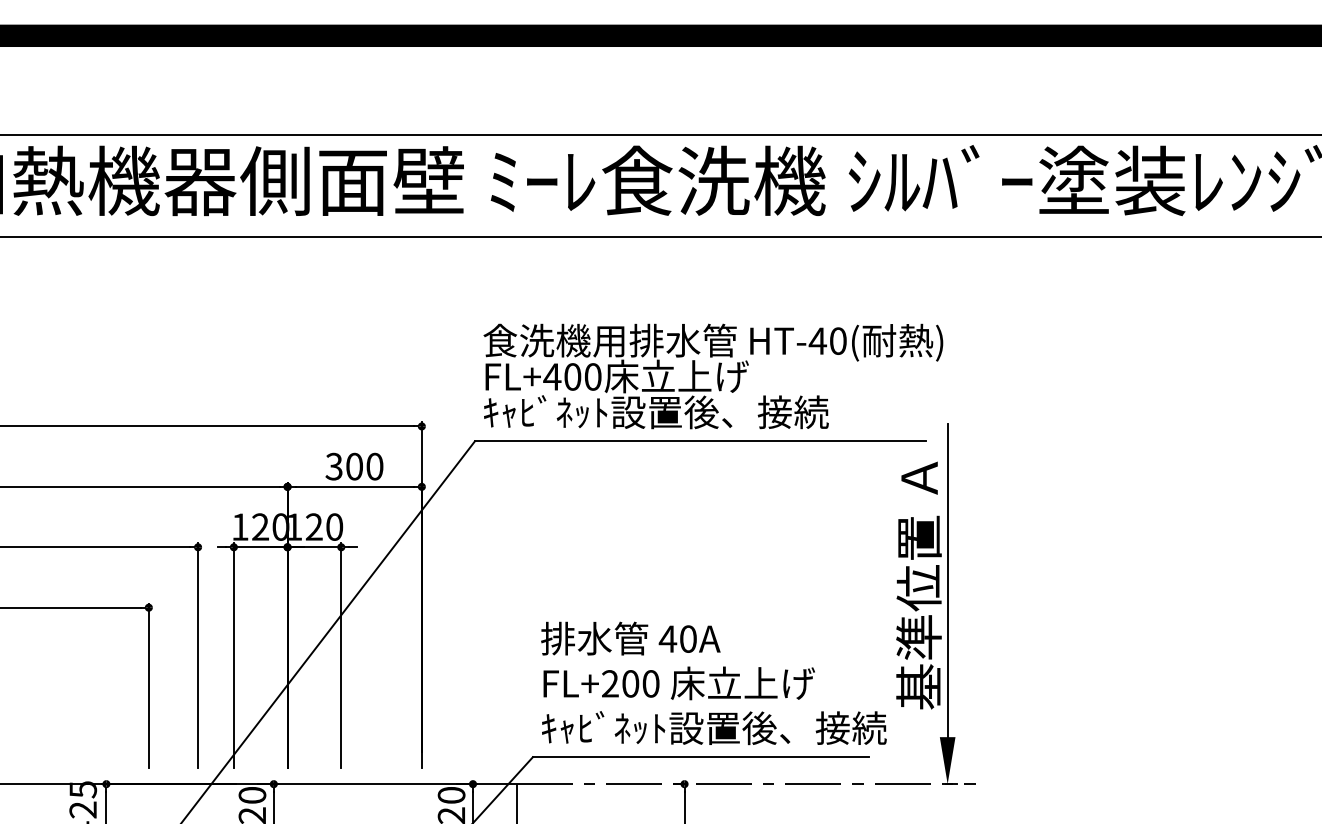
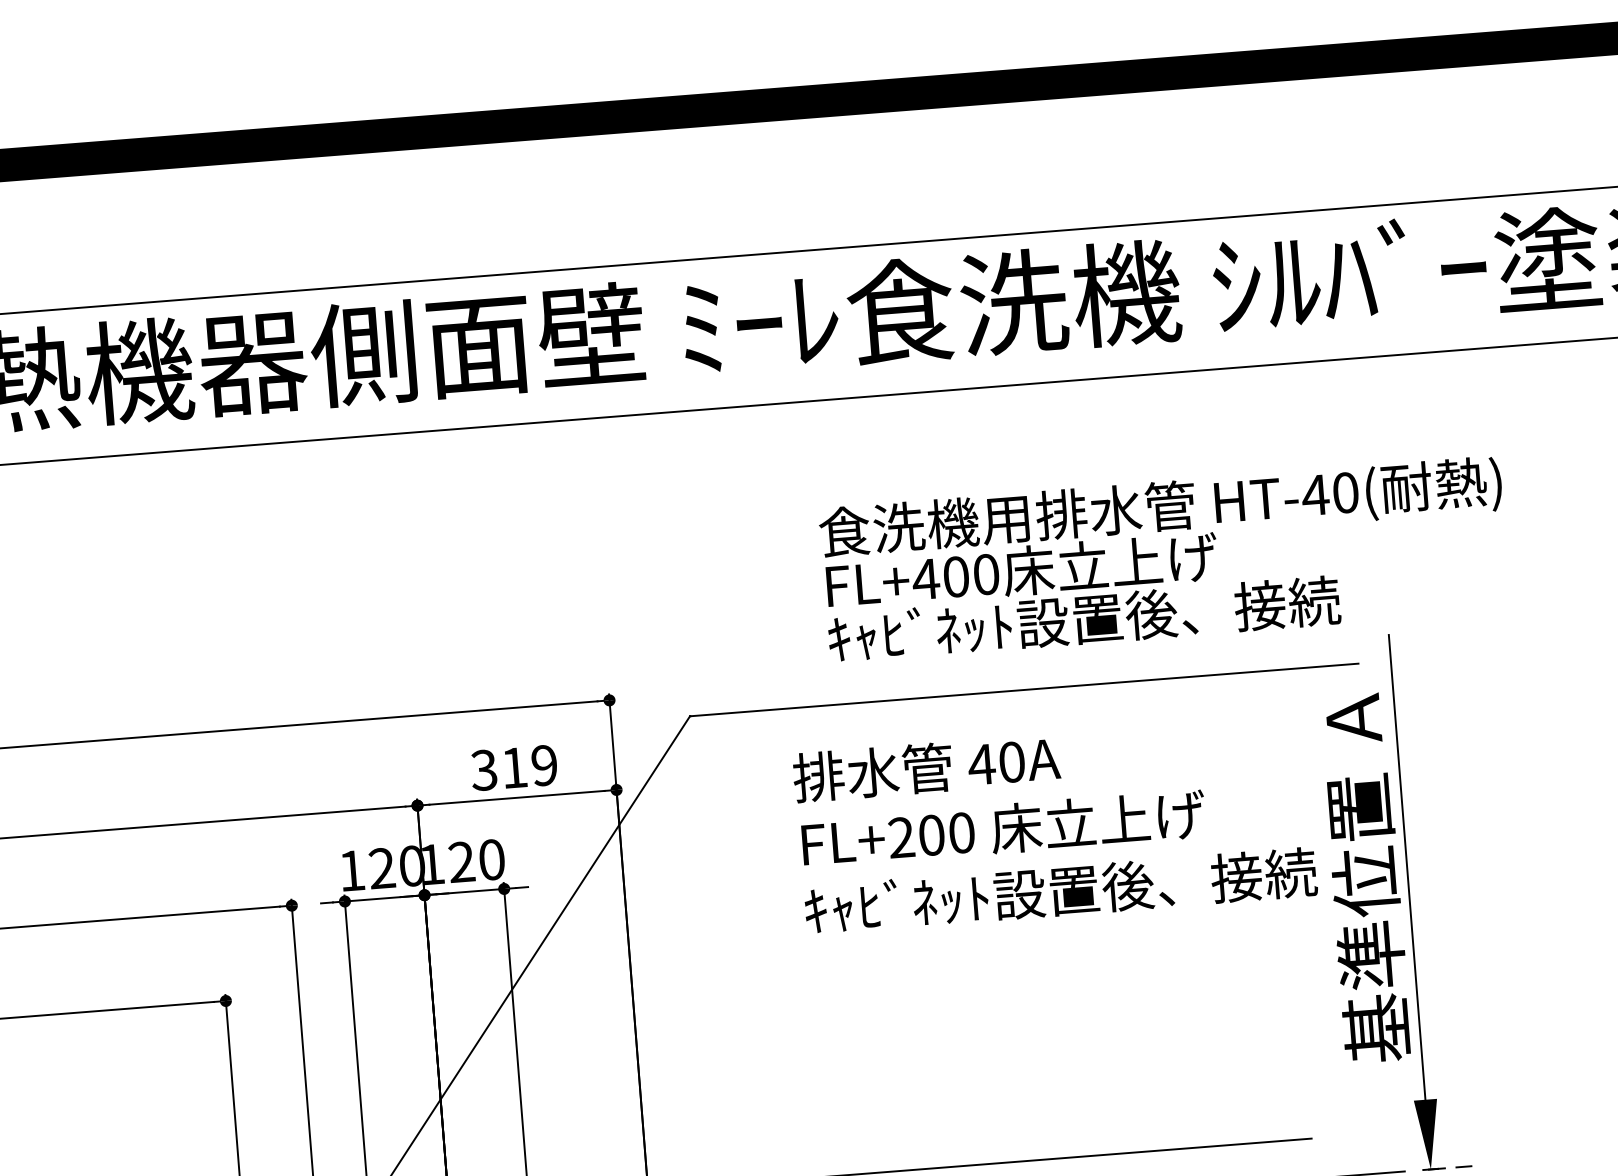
text: (713, 376) -> (1164, 559), moved
text: (364, 466) -> (529, 766), 300 -> 319
text: (713, 683) -> (1054, 825), moved

